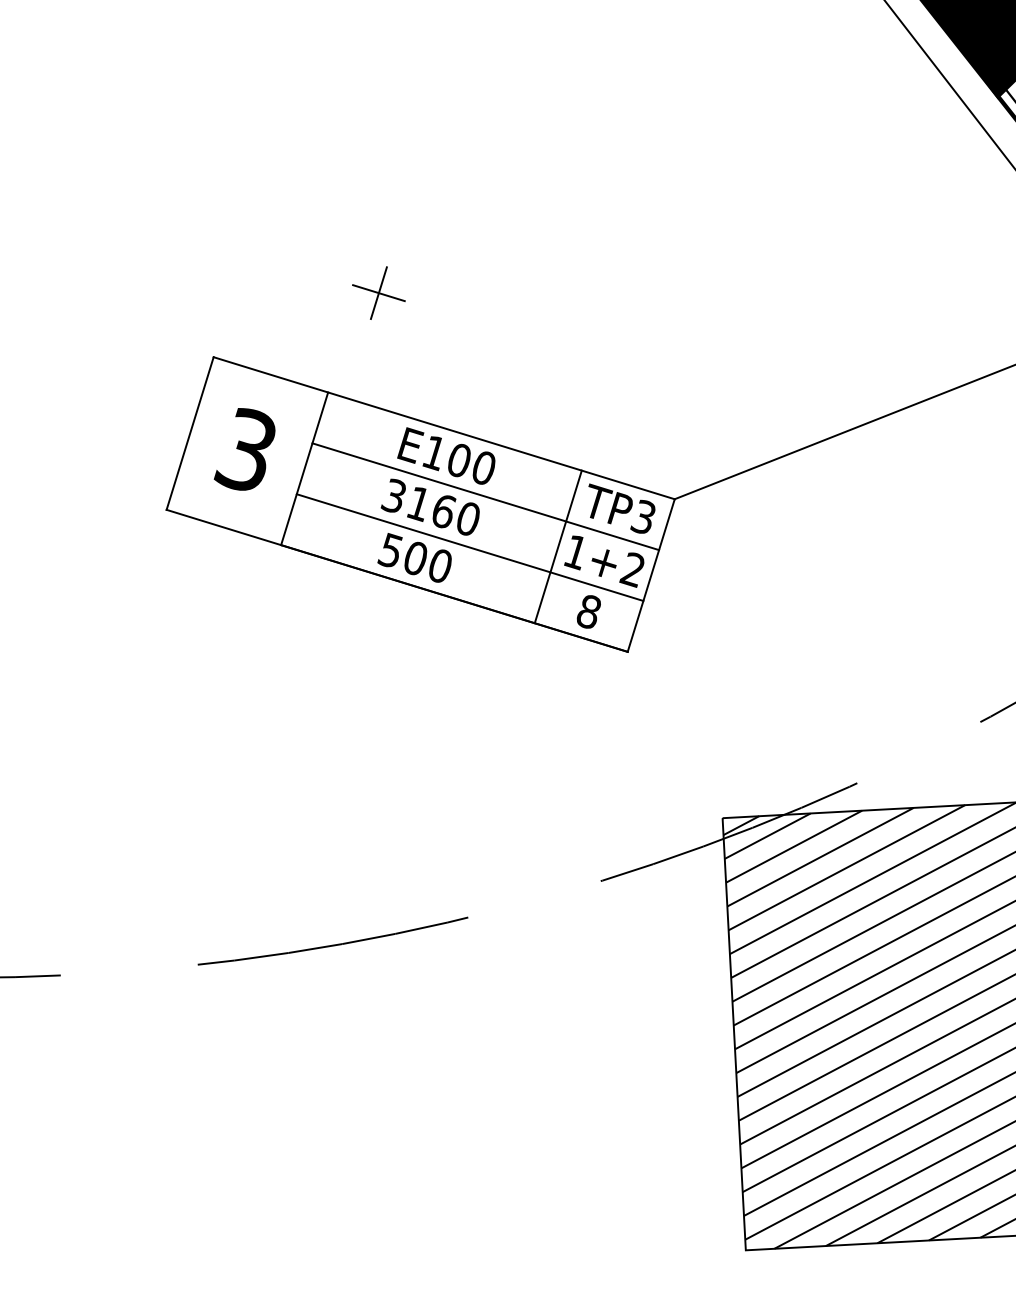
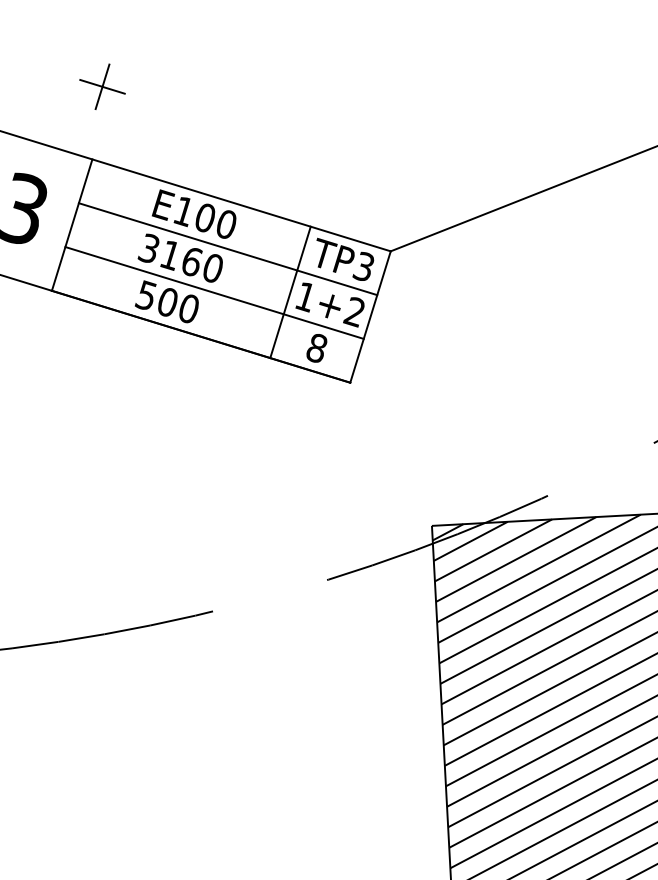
part: (378, 292) -> (102, 86), moved

